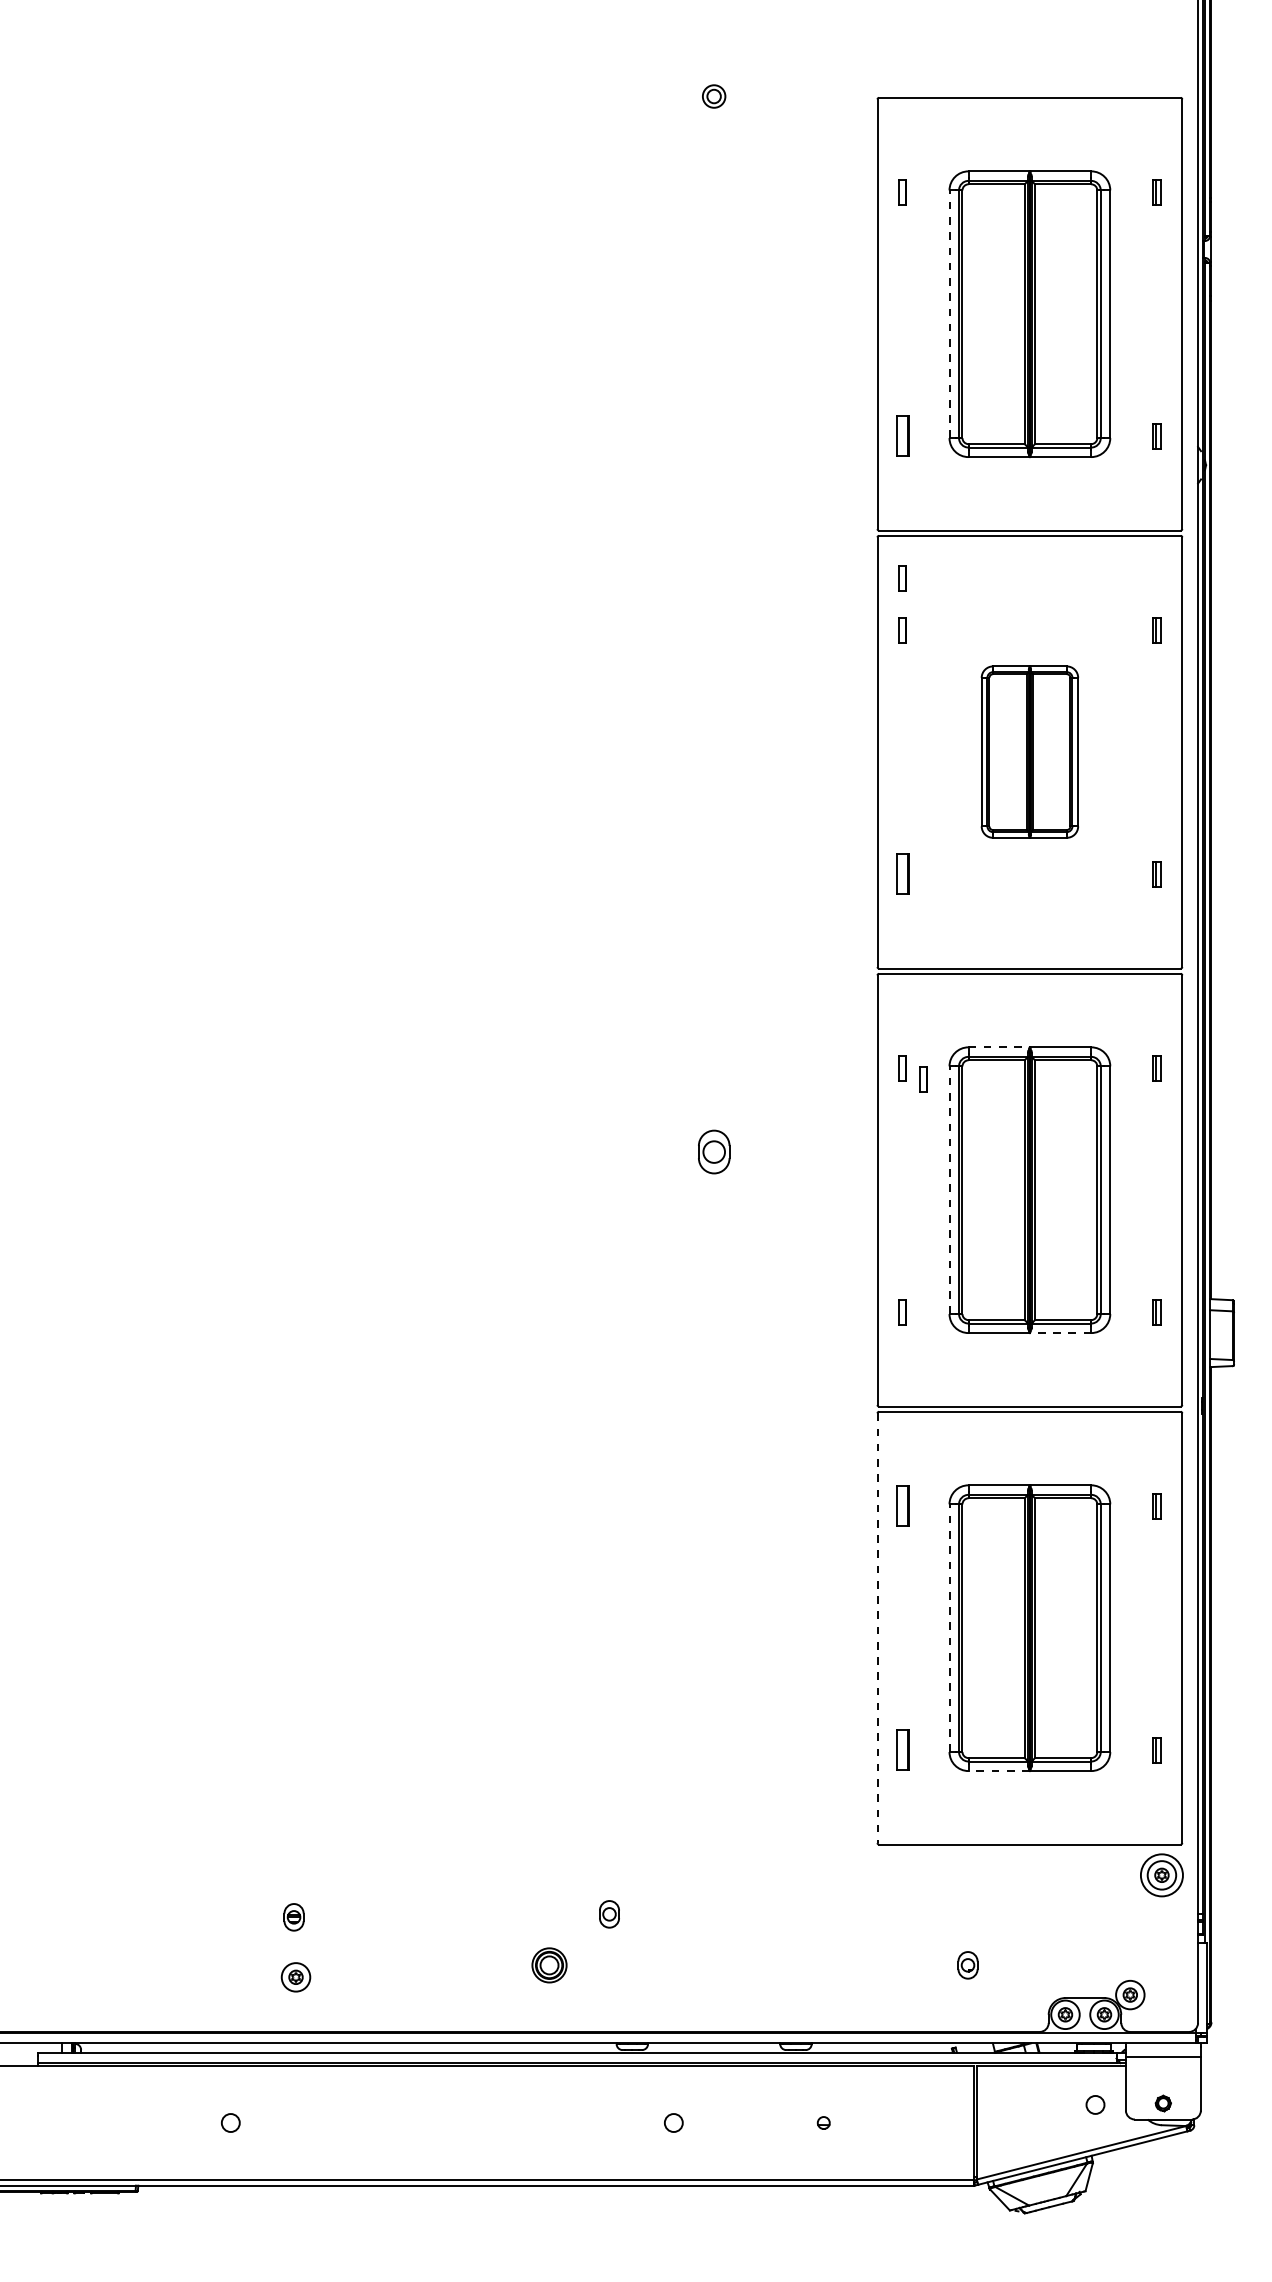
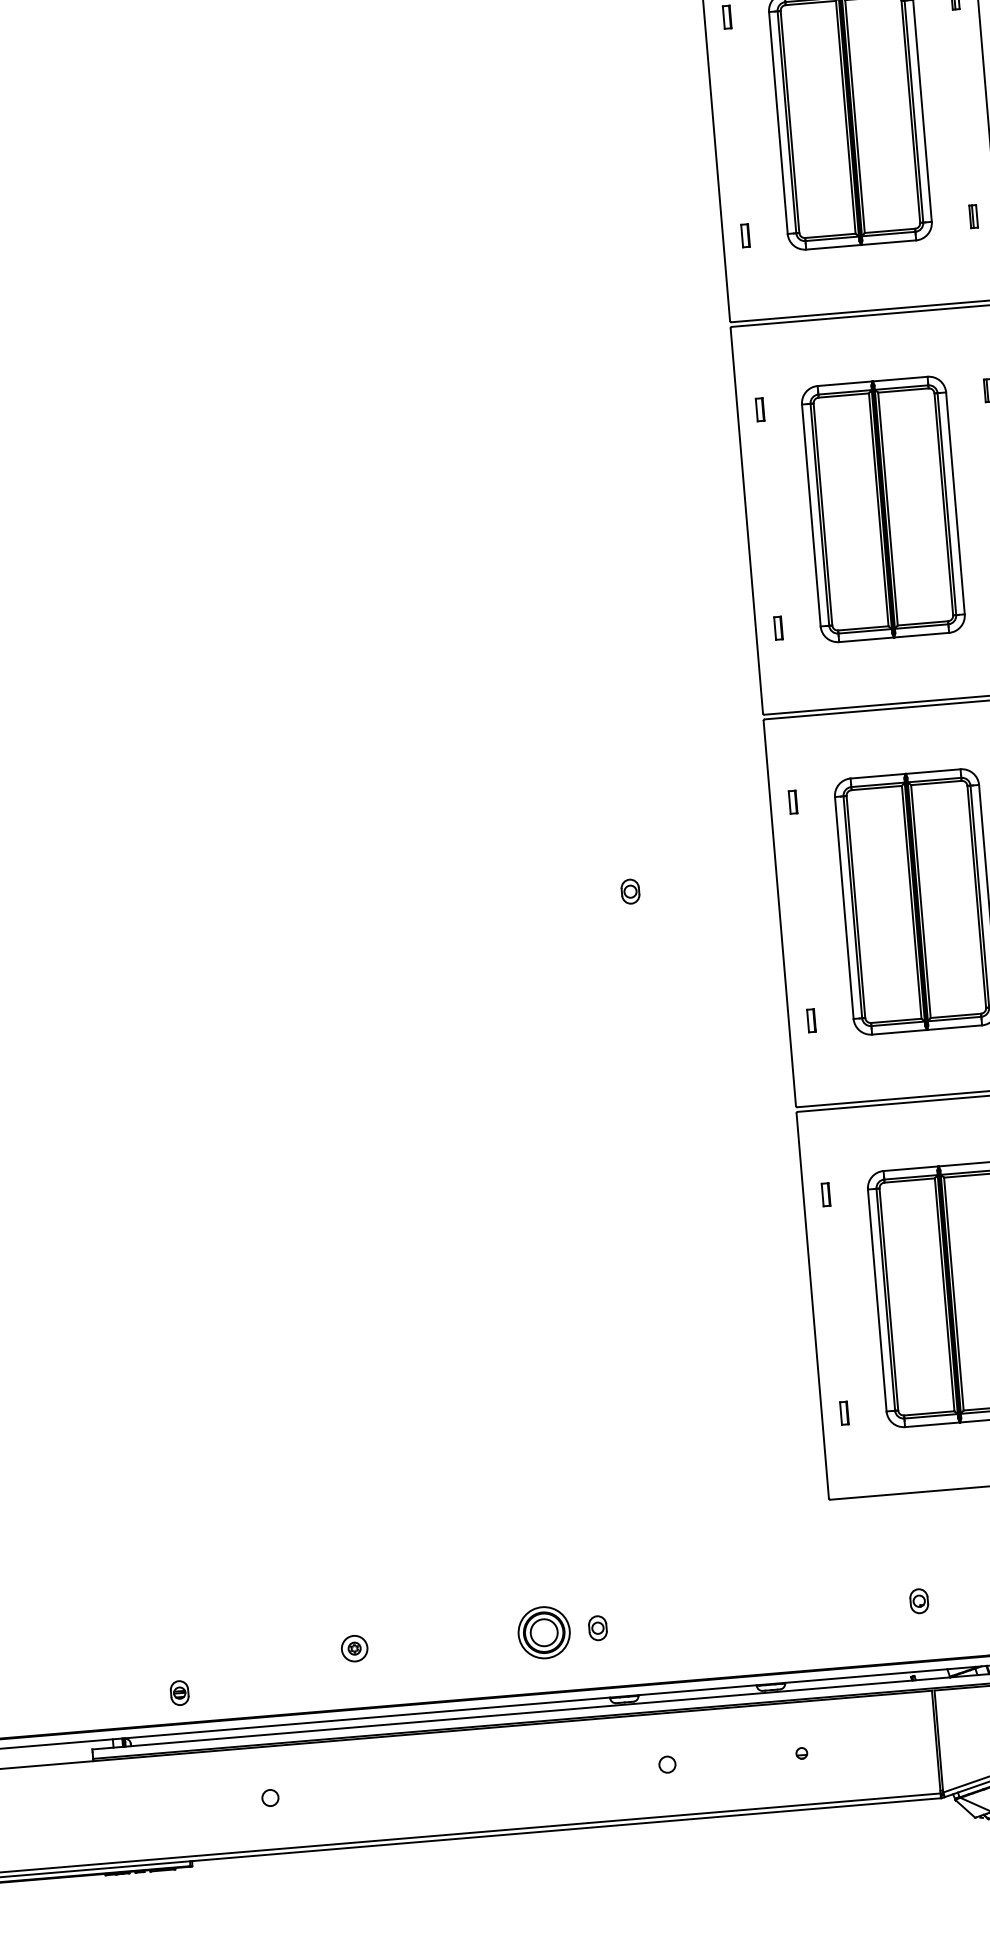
line: (949, 314) -> (778, 123), dashed -> solid
part: (902, 436) -> (745, 236), size x0.62
part: (902, 578) -> (756, 363), removed
part: (1029, 751) -> (882, 508), size x1.67
part: (902, 874) -> (778, 628), size x0.62
line: (999, 1047) -> (878, 776), dashed -> solid
part: (923, 1079) -> (812, 810), removed
part: (713, 1152) -> (629, 891), size x0.62
line: (949, 1190) -> (844, 908), dashed -> solid
line: (1060, 1333) -> (954, 1028), dashed -> solid
part: (902, 1506) -> (825, 1194), size x0.62
line: (877, 1628) -> (812, 1306), dashed -> solid
line: (949, 1628) -> (877, 1300), dashed -> solid
part: (902, 1750) -> (844, 1413), size x0.62
line: (999, 1771) -> (932, 1425), dashed -> solid
part: (609, 1914) -> (597, 1628), moved
part: (293, 1917) -> (179, 1693), moved
part: (549, 1965) -> (544, 1632), size x1.67
part: (295, 1977) -> (354, 1648), moved

